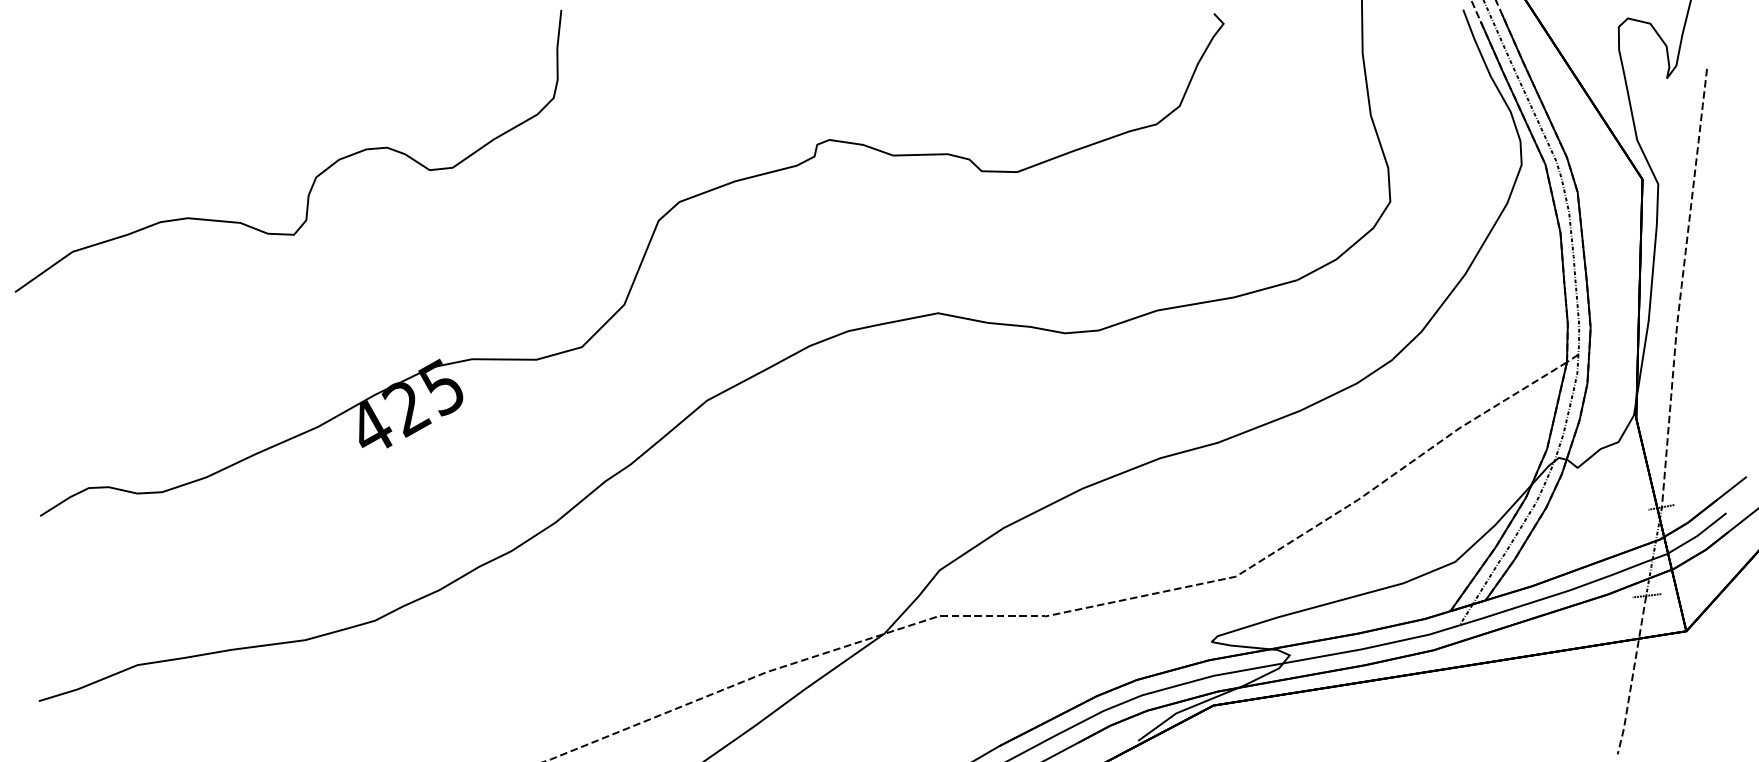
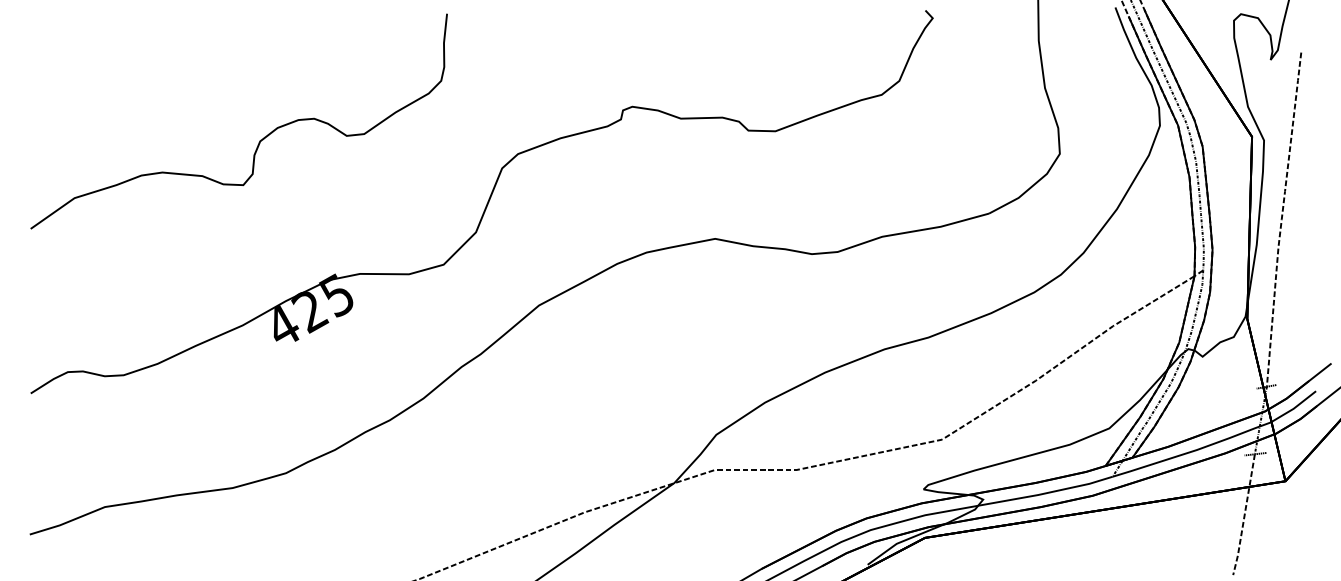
curve: (315, 176) -> (259, 140), moved

